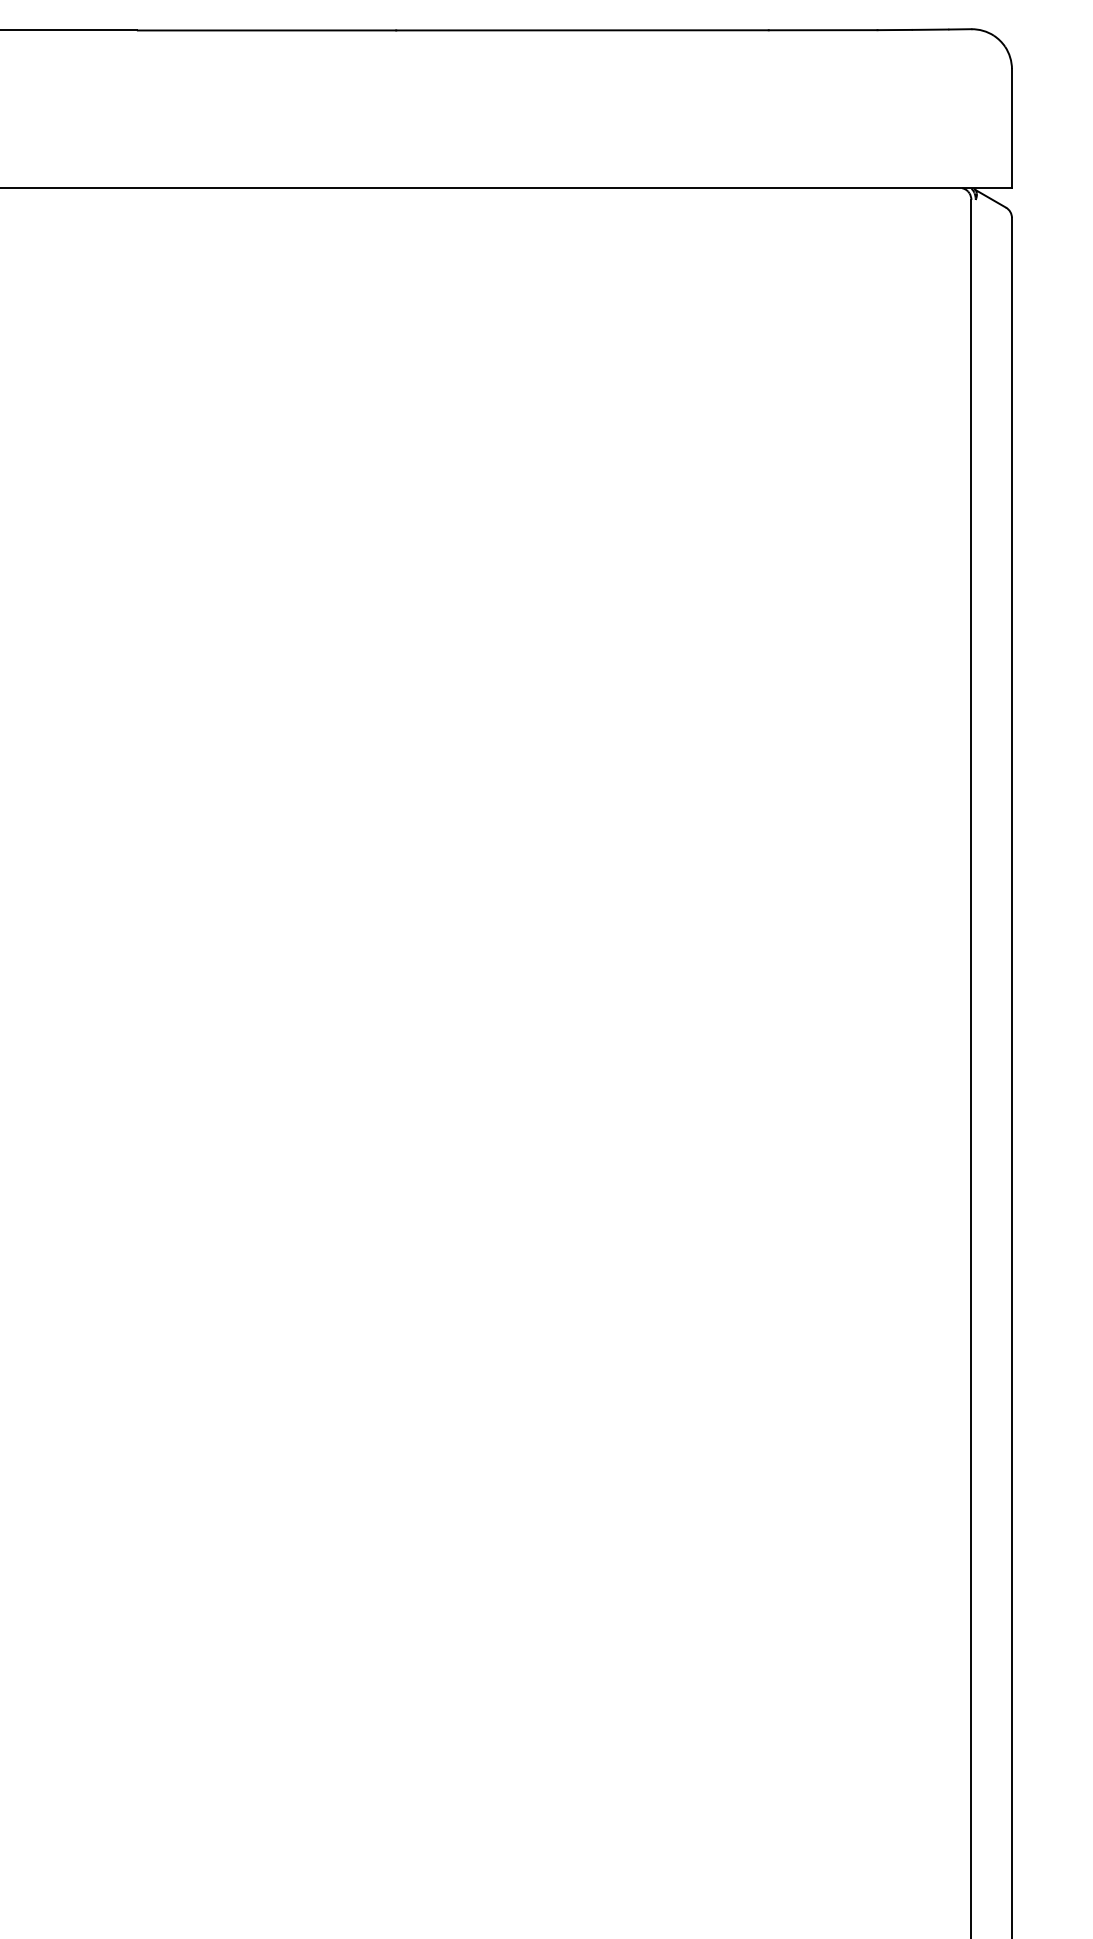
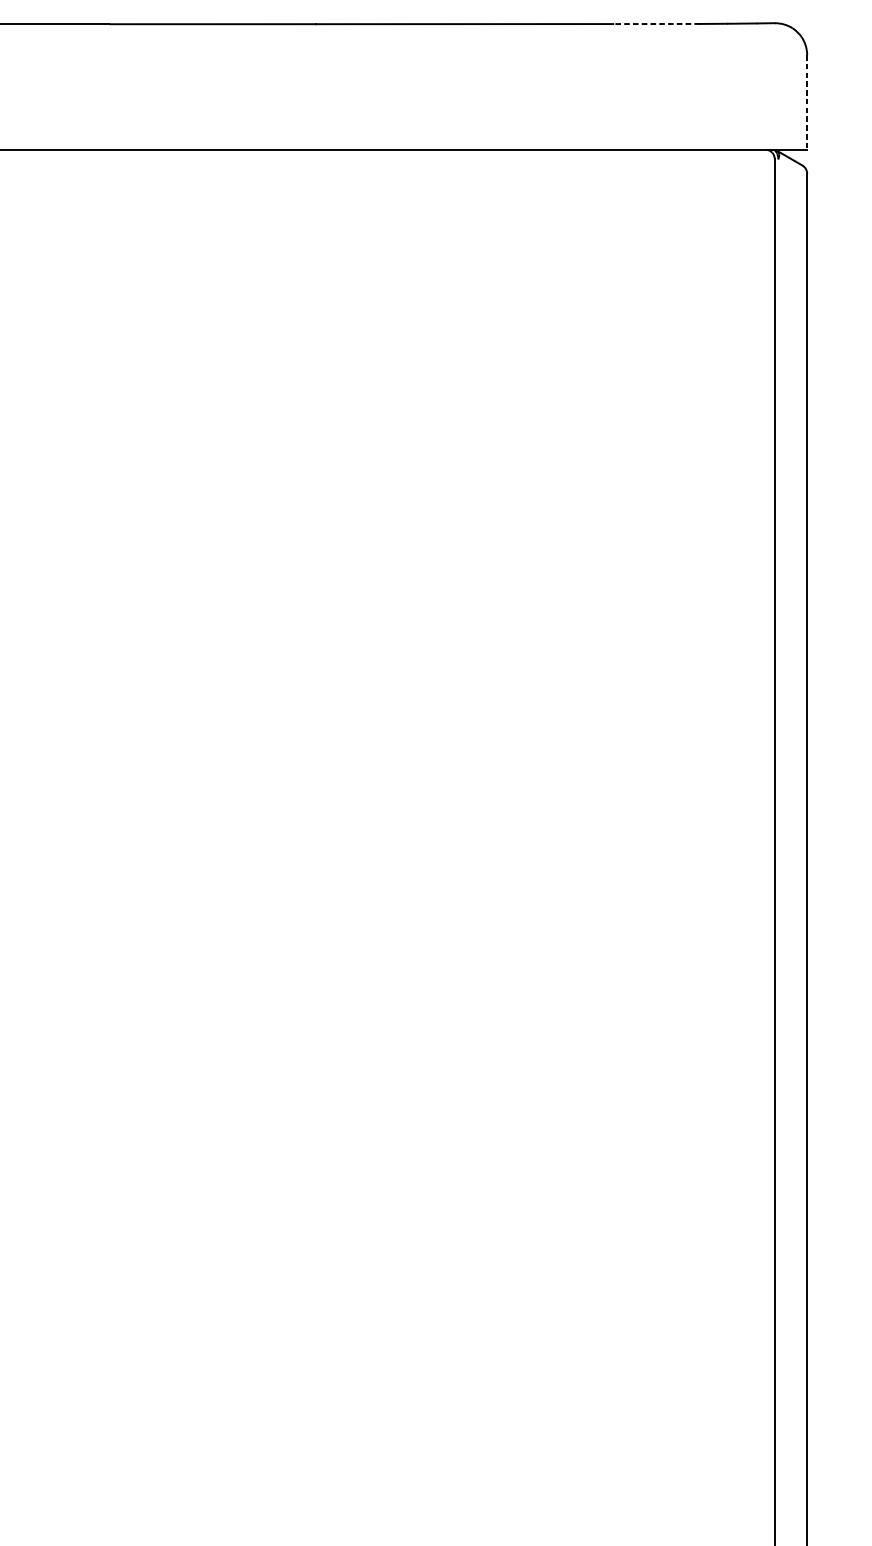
line: (822, 30) -> (656, 24), solid -> dashed
line: (1011, 129) -> (806, 103), solid -> dashed

